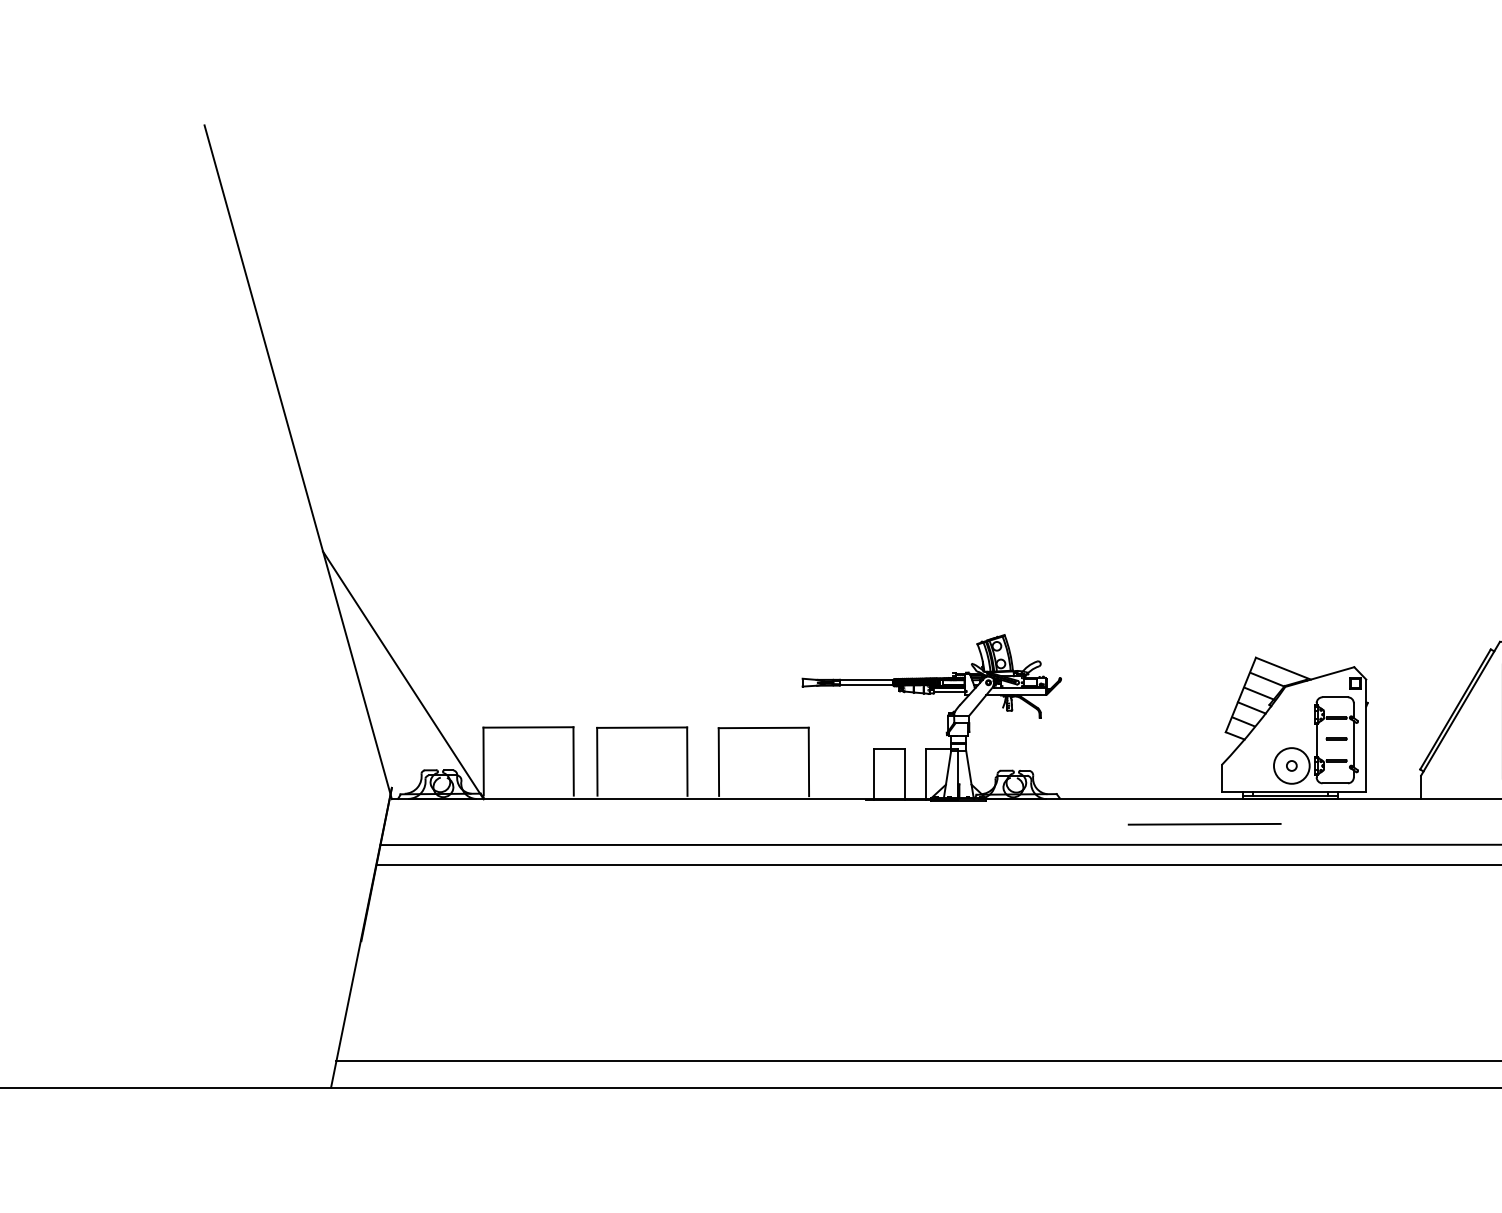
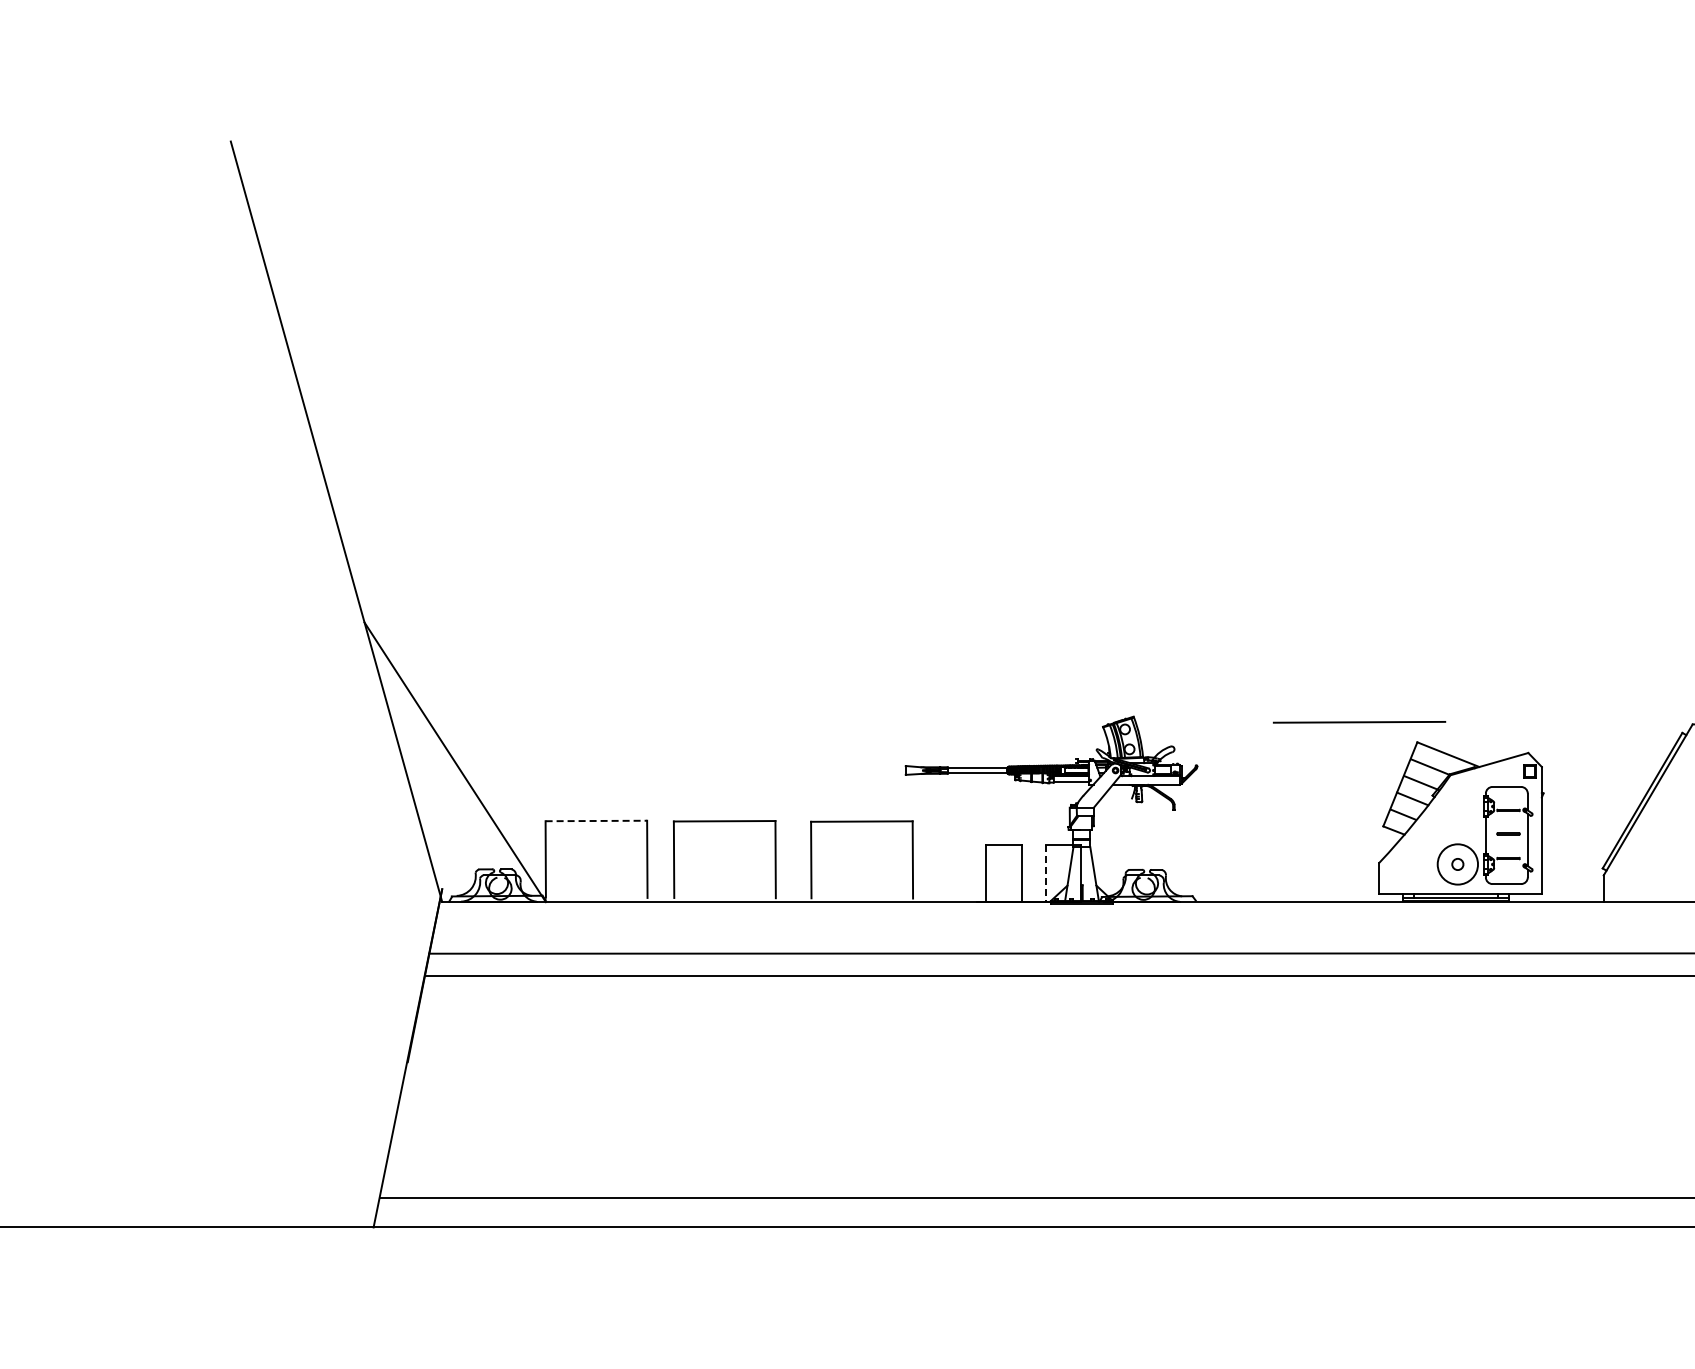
line: (528, 727) -> (596, 820), solid -> dashed
line: (926, 773) -> (1045, 873), solid -> dashed
line: (1204, 824) -> (1359, 722), moved

